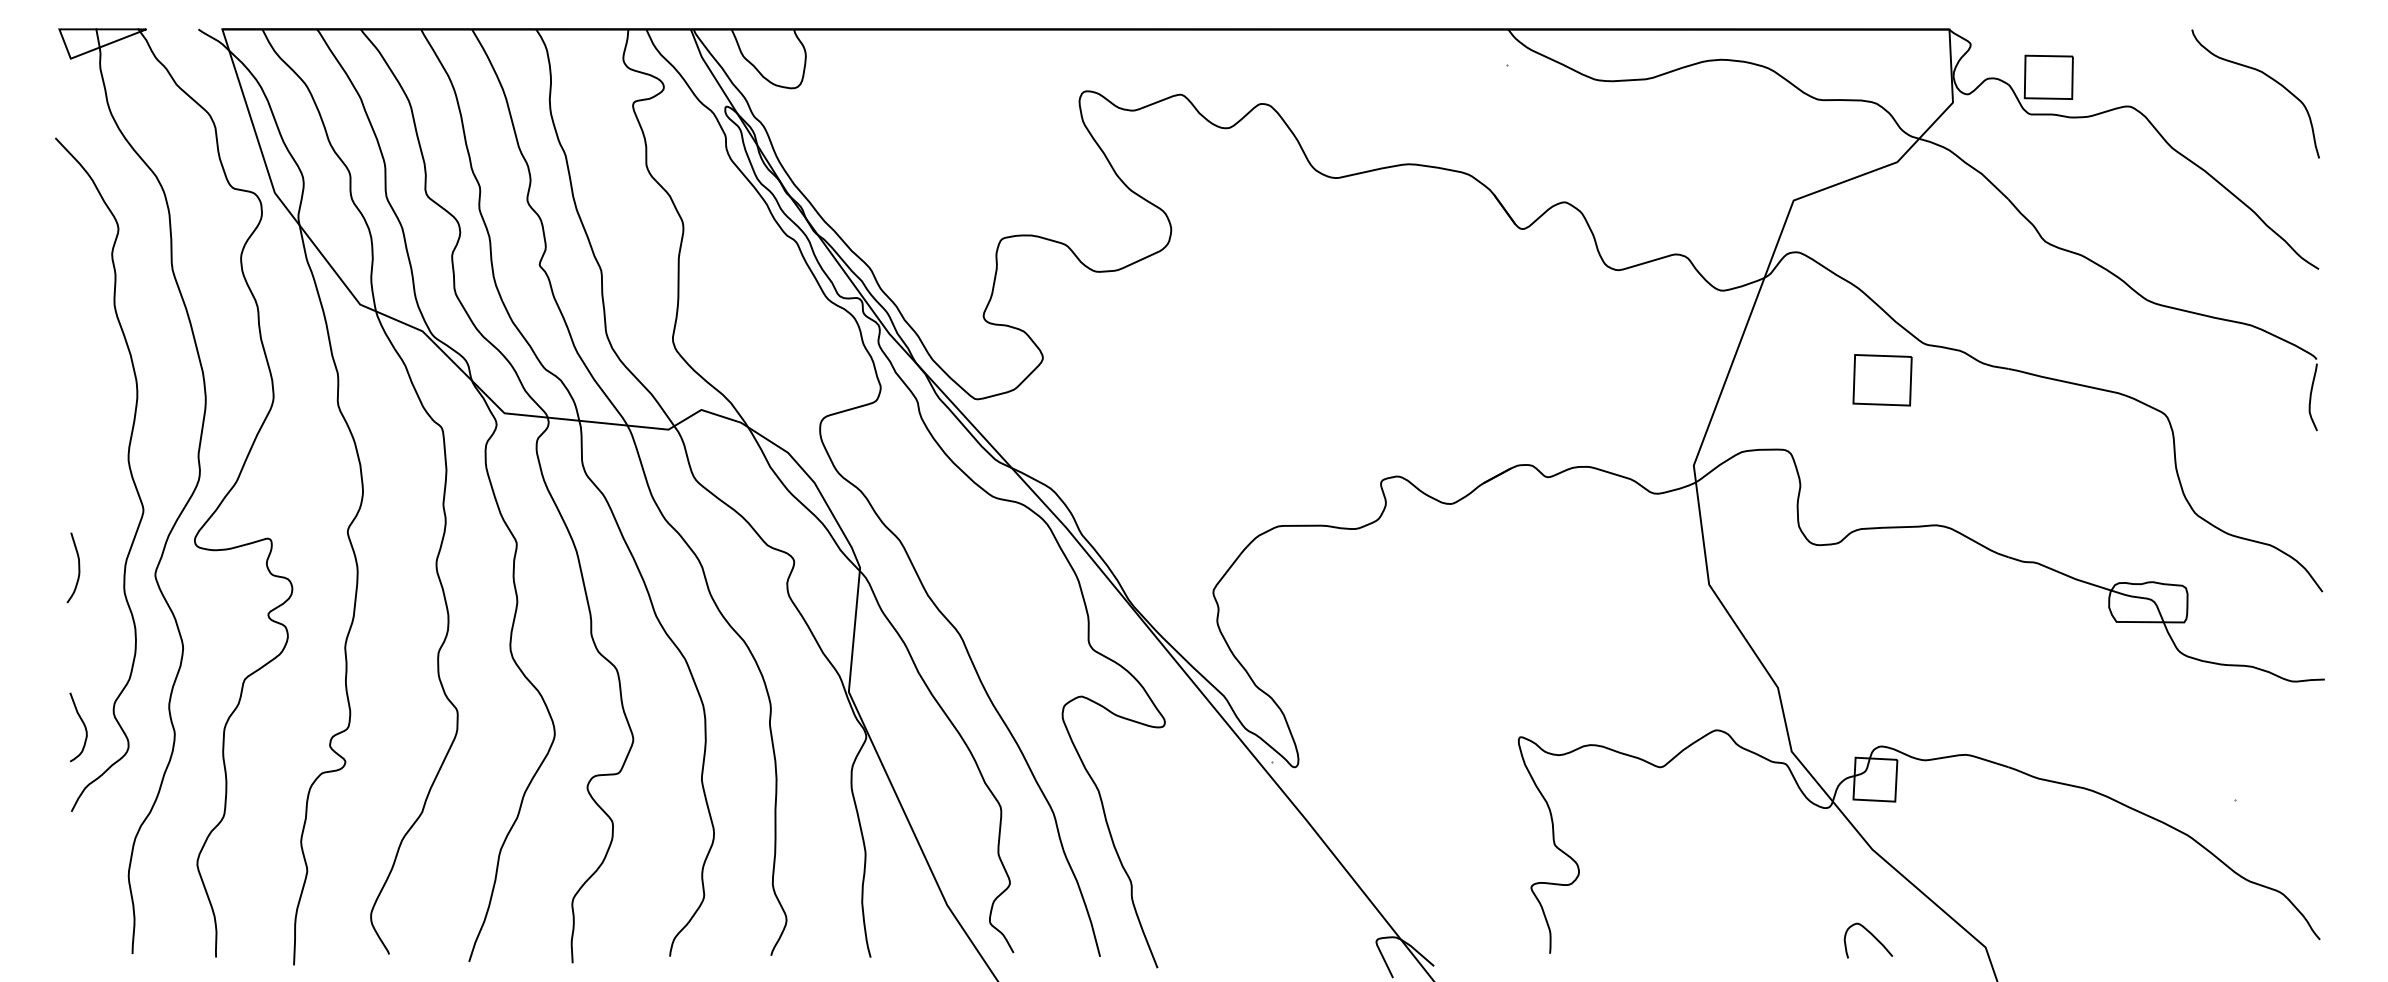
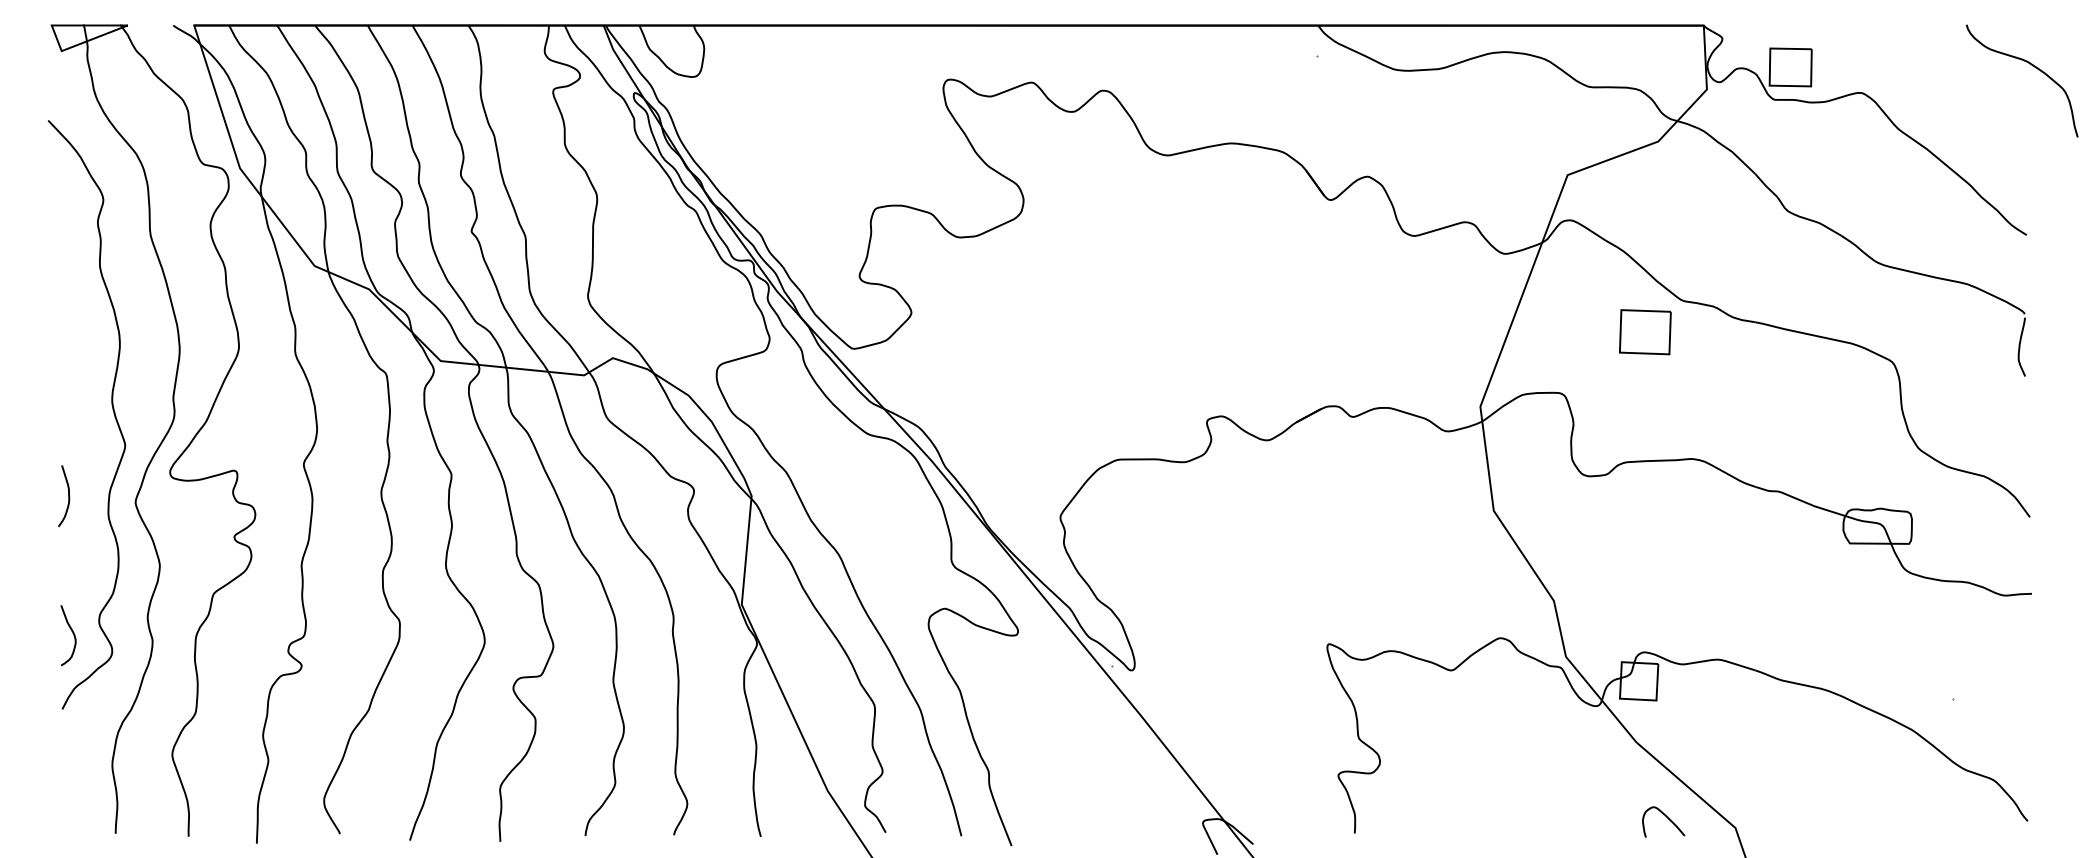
curve: (2266, 76) -> (2031, 65), moved
curve: (1871, 935) -> (1666, 817), moved

